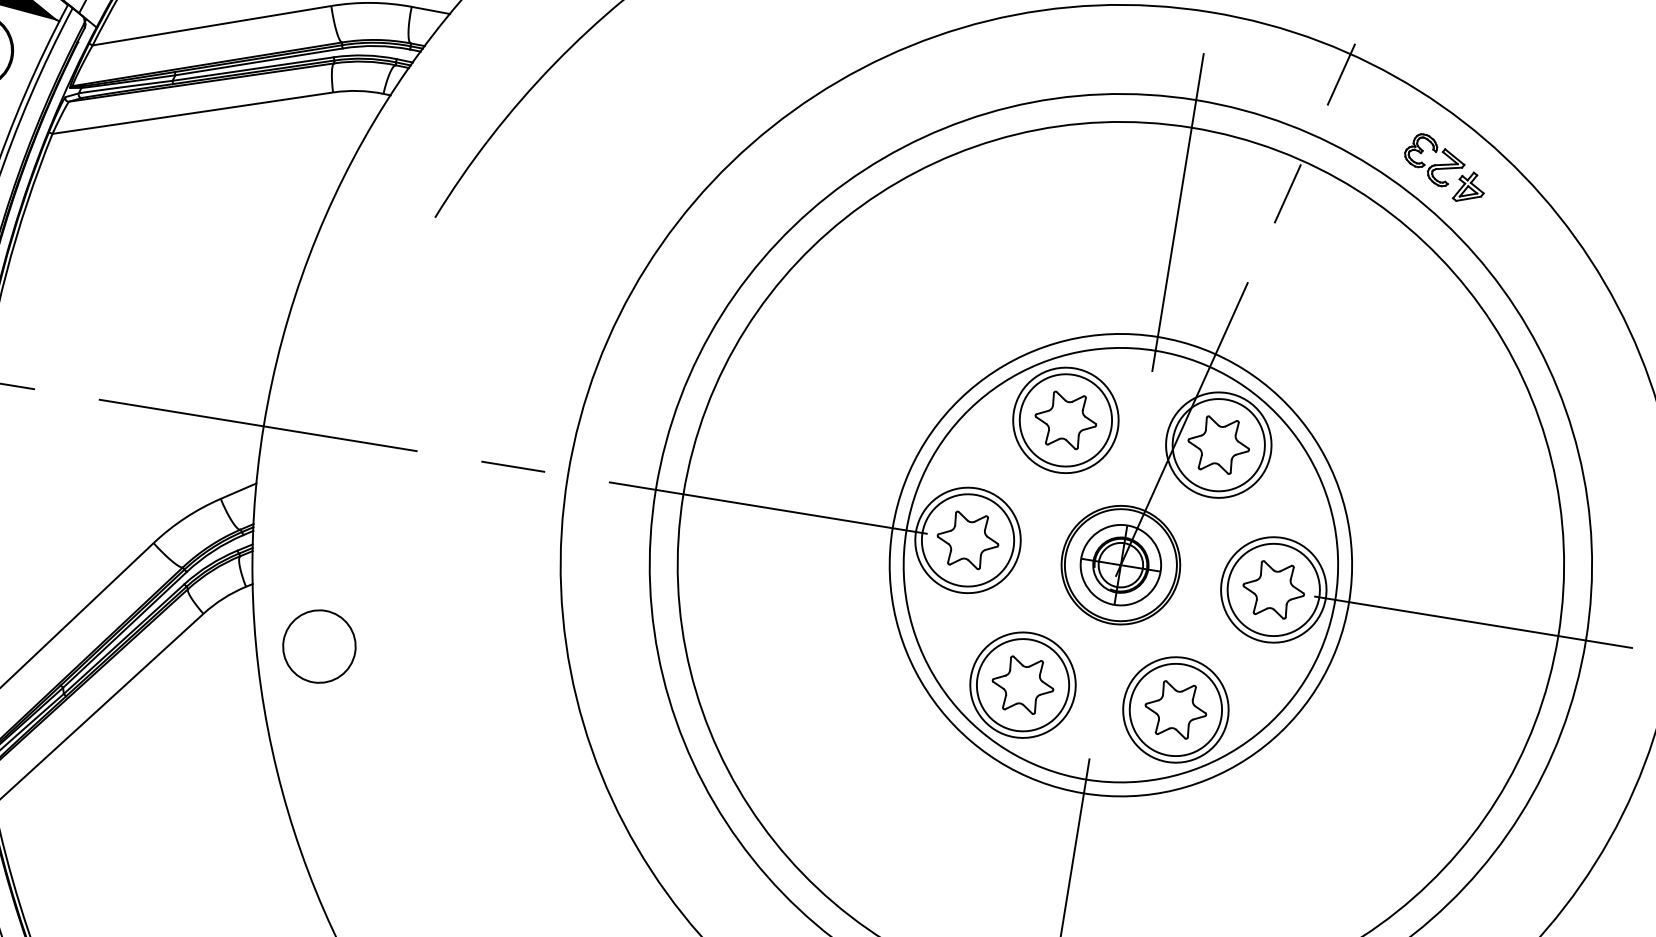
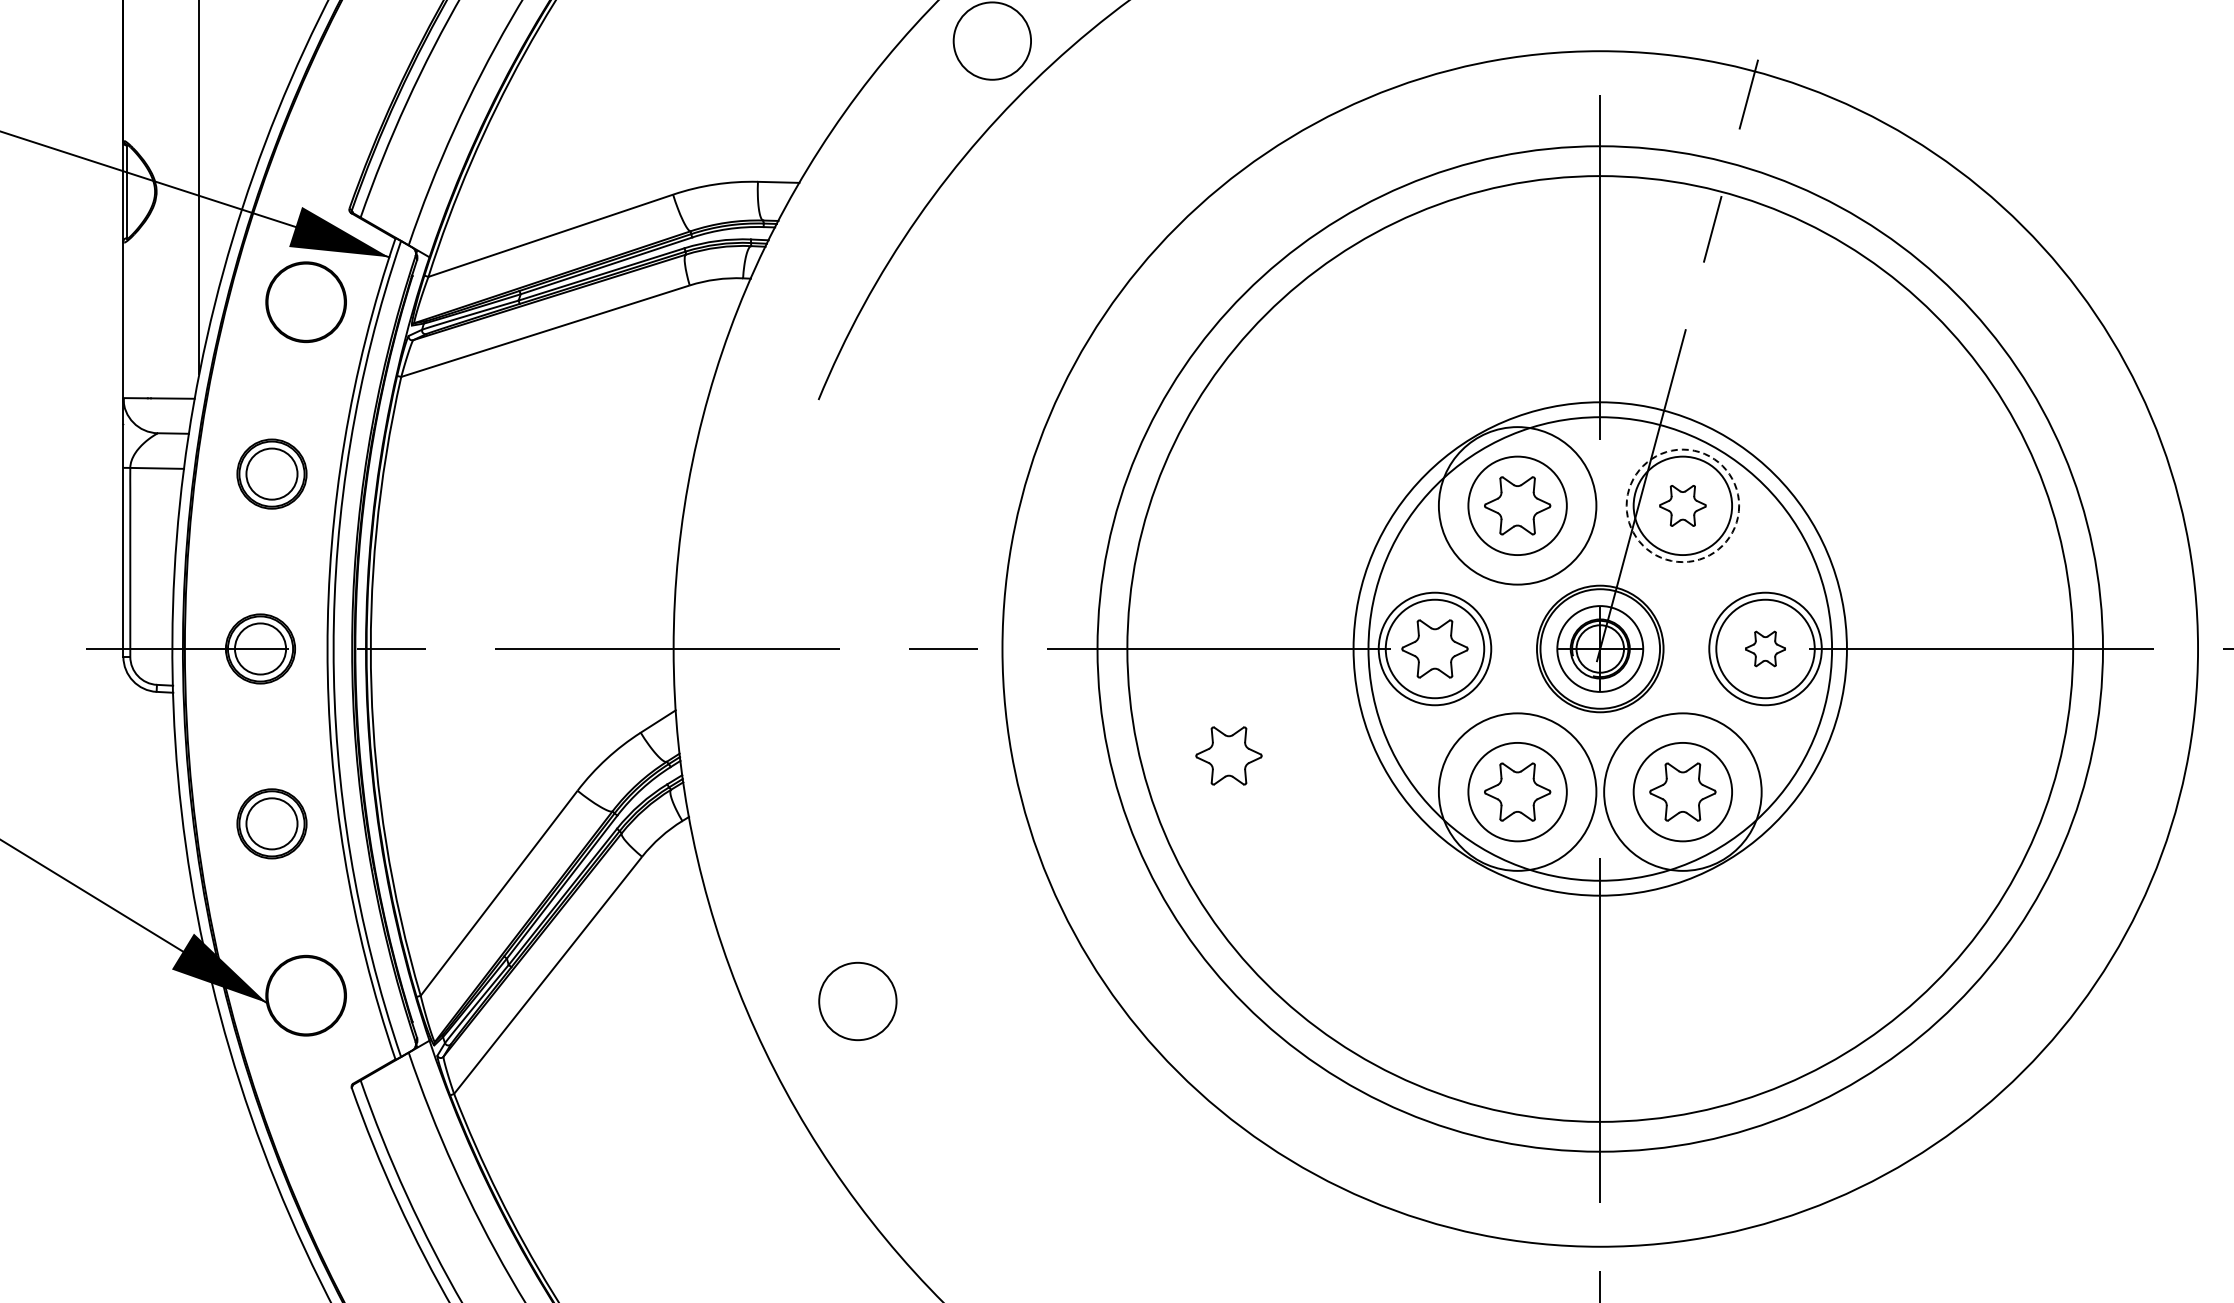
part: (1445, 168) -> (1874, 175), removed
circle: (1065, 420) -> (1517, 505), size x1.4
circle: (1218, 444) -> (1682, 505), solid -> dashed
part: (1218, 444) -> (1682, 505), size x0.7
part: (1273, 589) -> (1765, 648), size x0.6
part: (761, 608) -> (1228, 755), added
circle: (319, 646) -> (857, 1001), moved
circle: (1022, 684) -> (1517, 791), size x1.4
circle: (1175, 709) -> (1682, 791), size x1.4

